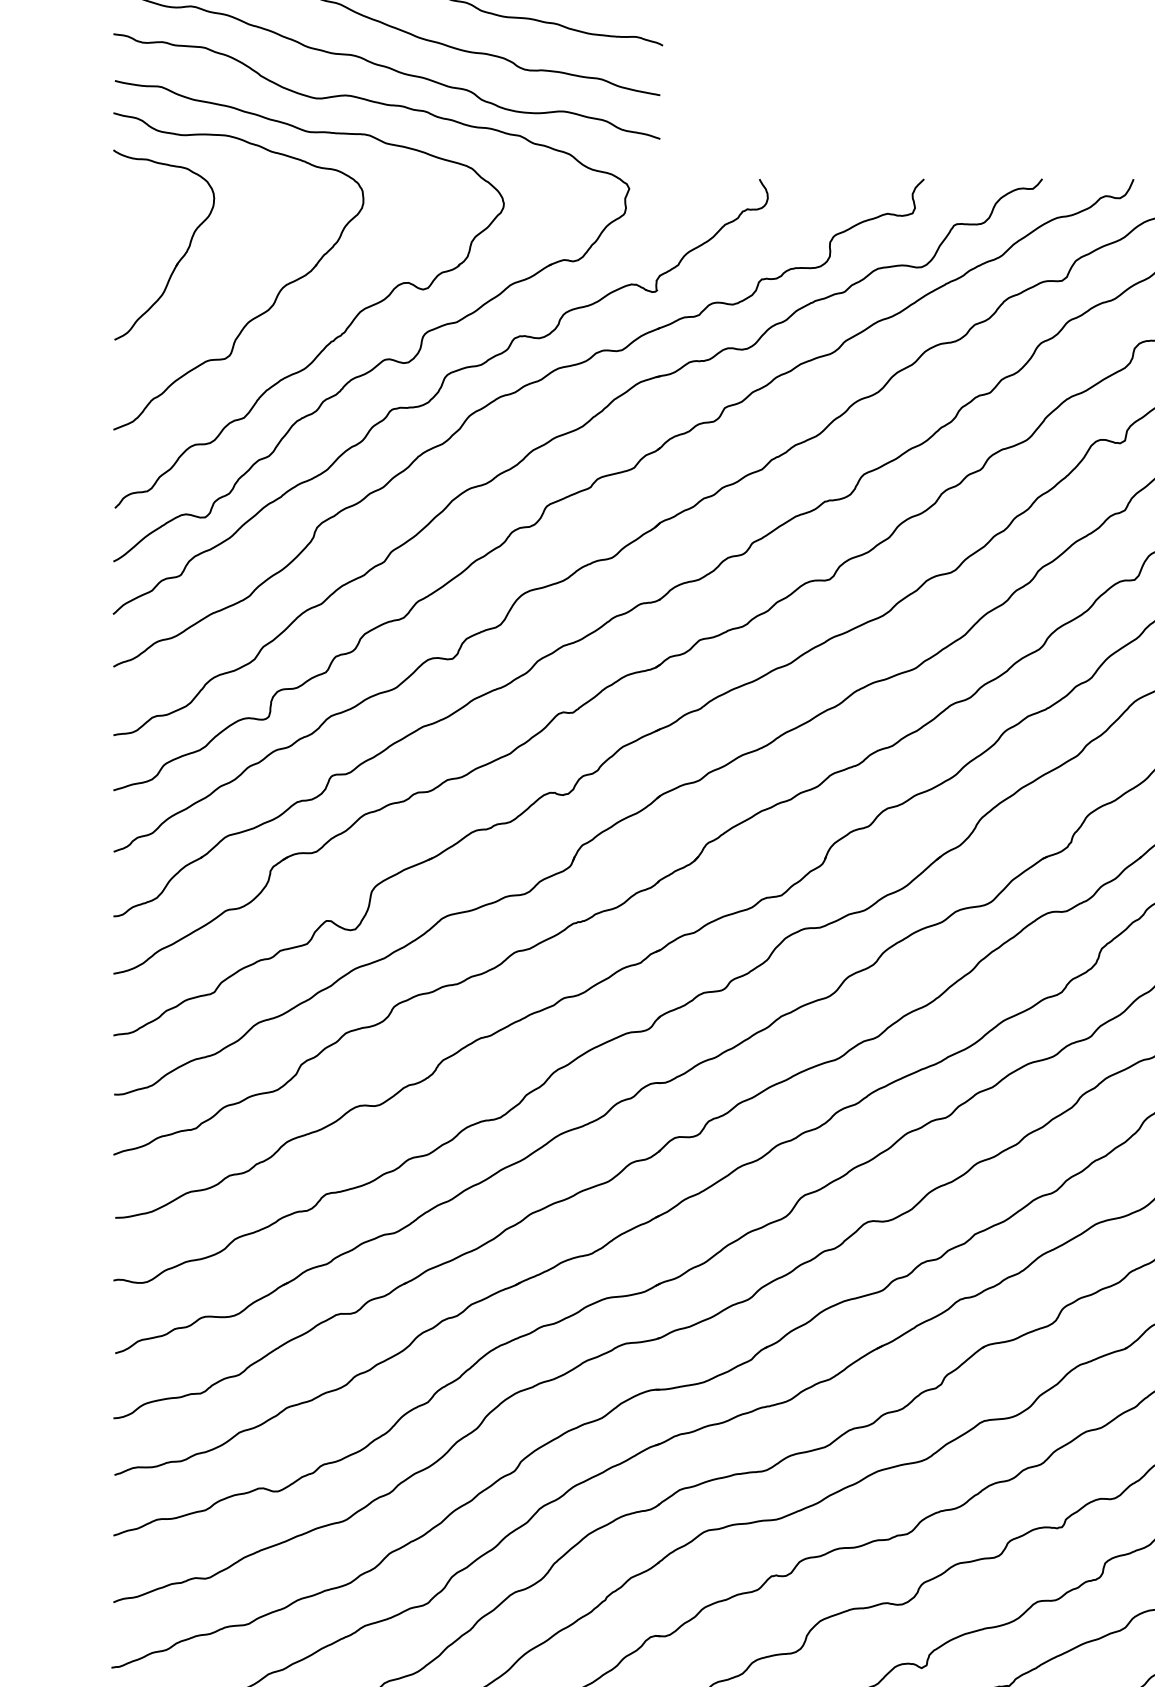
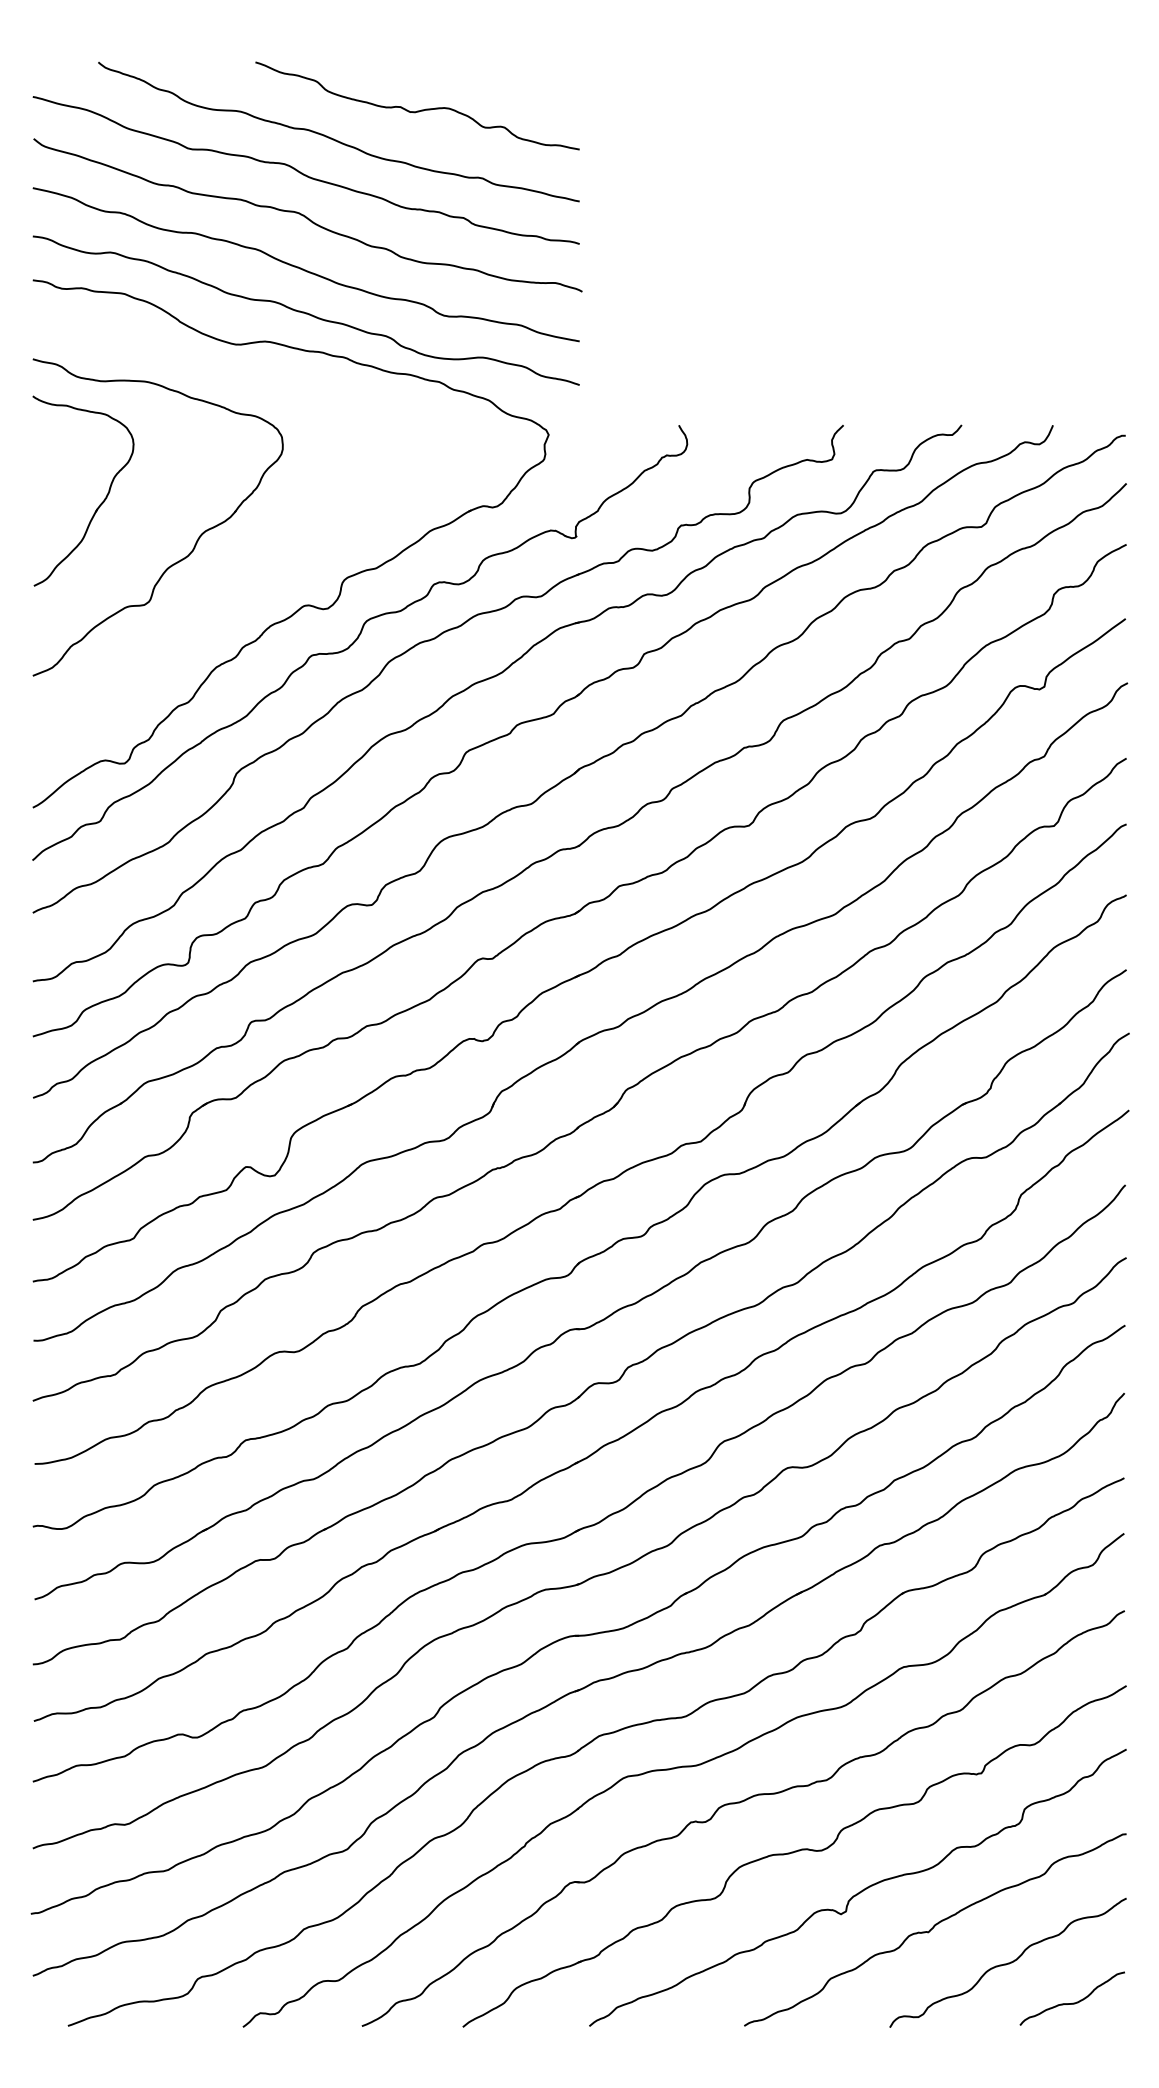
part: (348, 325) -> (267, 571), removed

